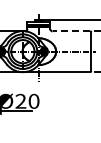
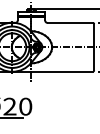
line: (71, 31) -> (70, 23), dashed -> solid

